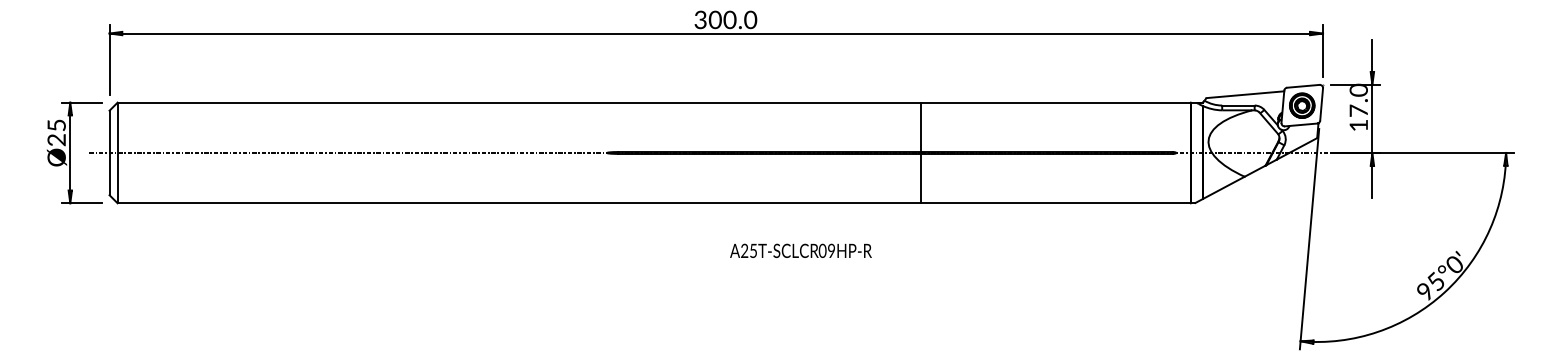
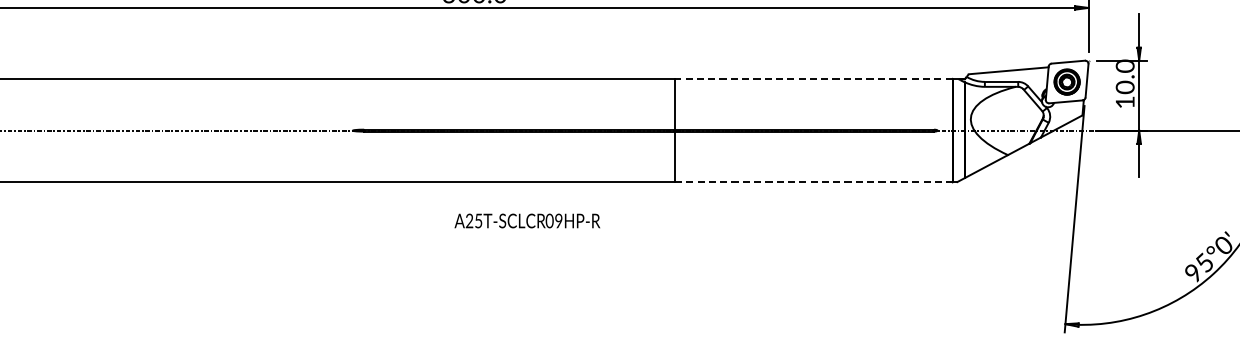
line: (1055, 102) -> (813, 78), solid -> dashed
text: (1358, 110) -> (1124, 87), 17.0 -> 10.0
line: (1056, 203) -> (814, 182), solid -> dashed
text: (800, 250) -> (526, 220), moved

